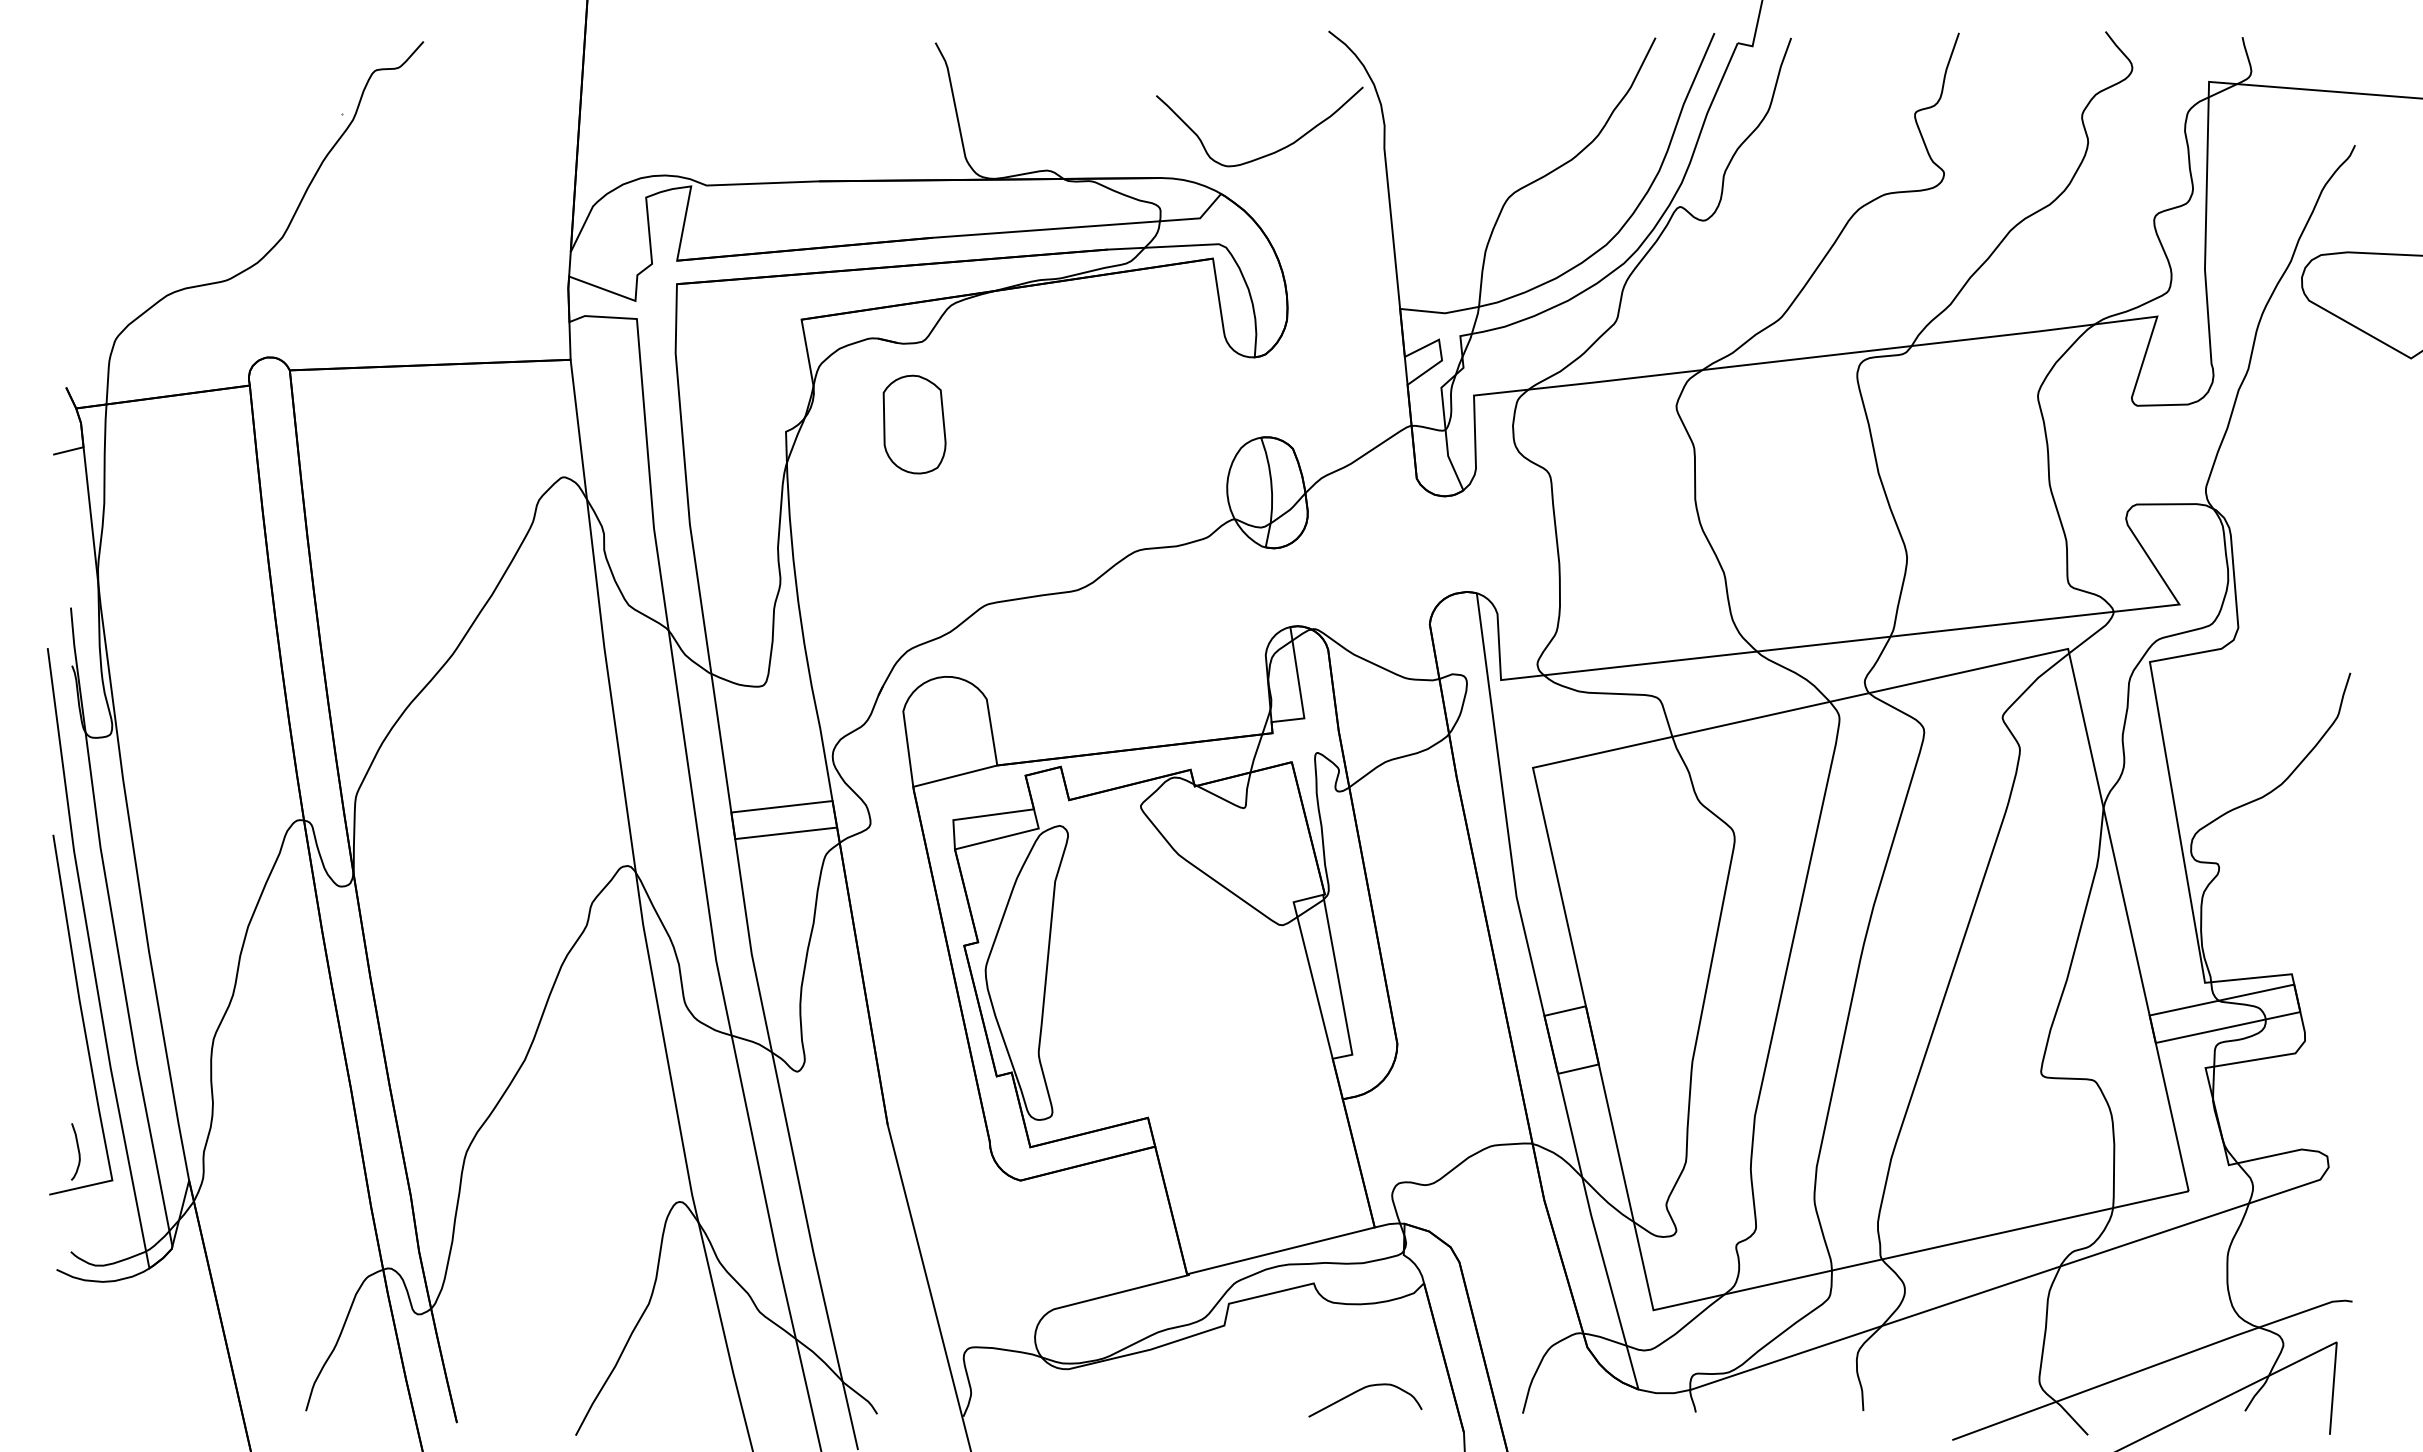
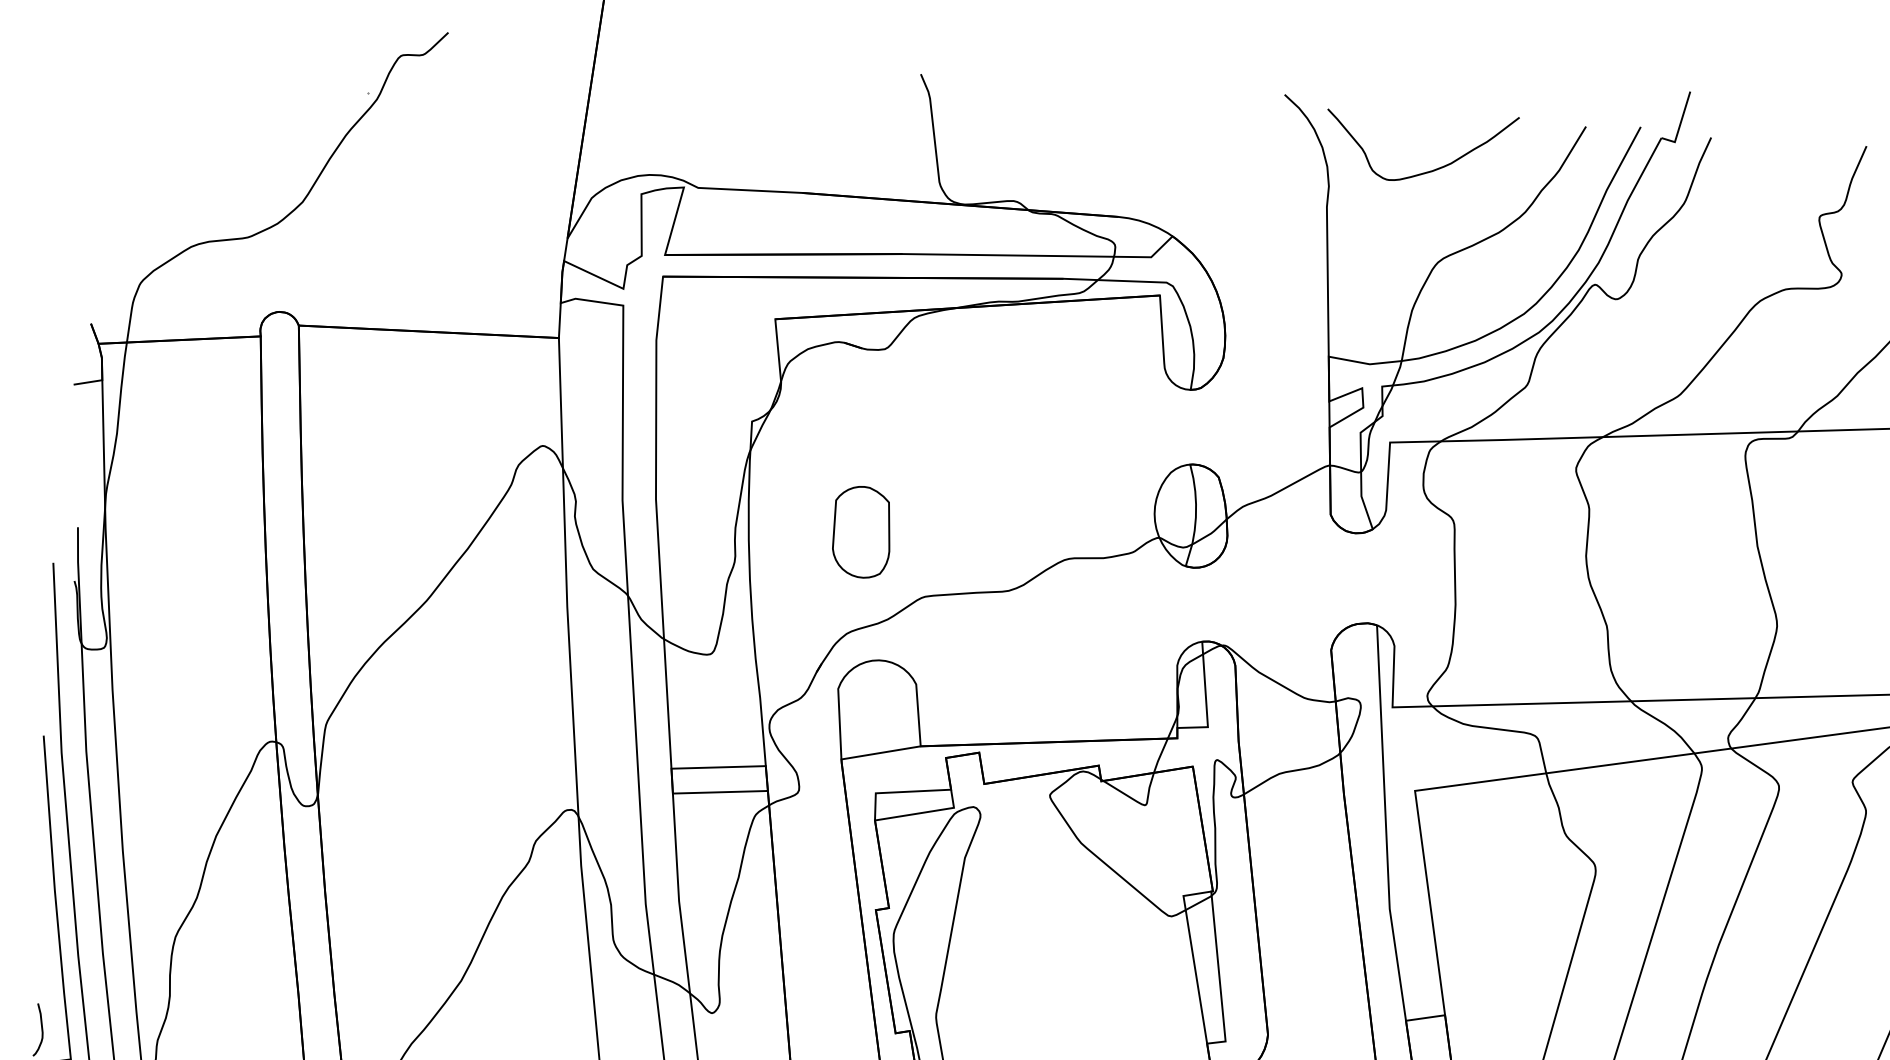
curve: (1269, 153) -> (1427, 171), moved
part: (914, 424) -> (862, 532), moved

